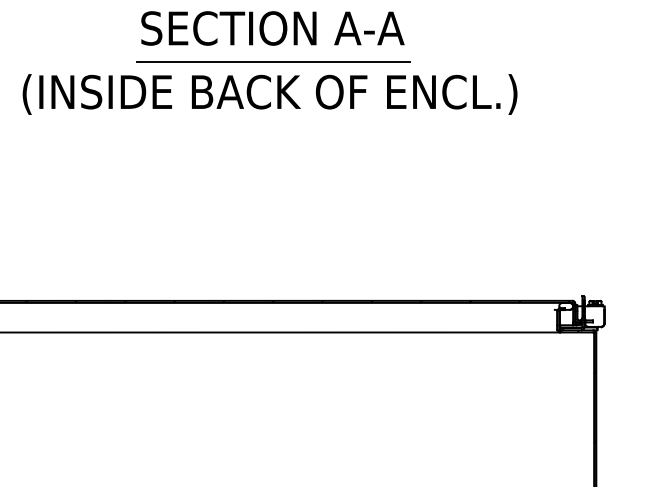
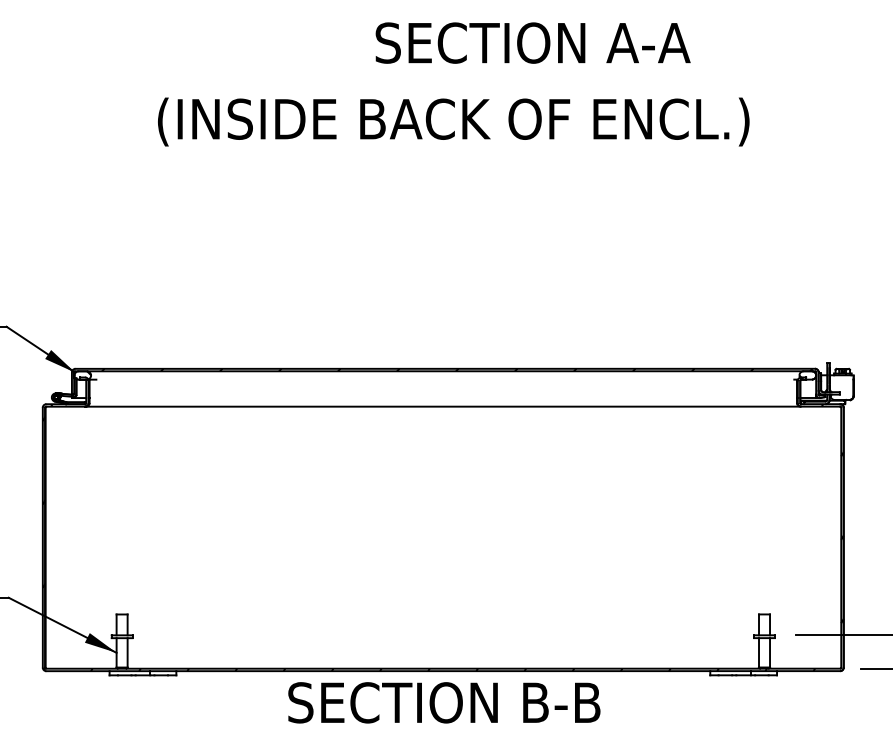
text: (272, 27) -> (532, 42), moved
line: (273, 61) -> (457, 82), removed

